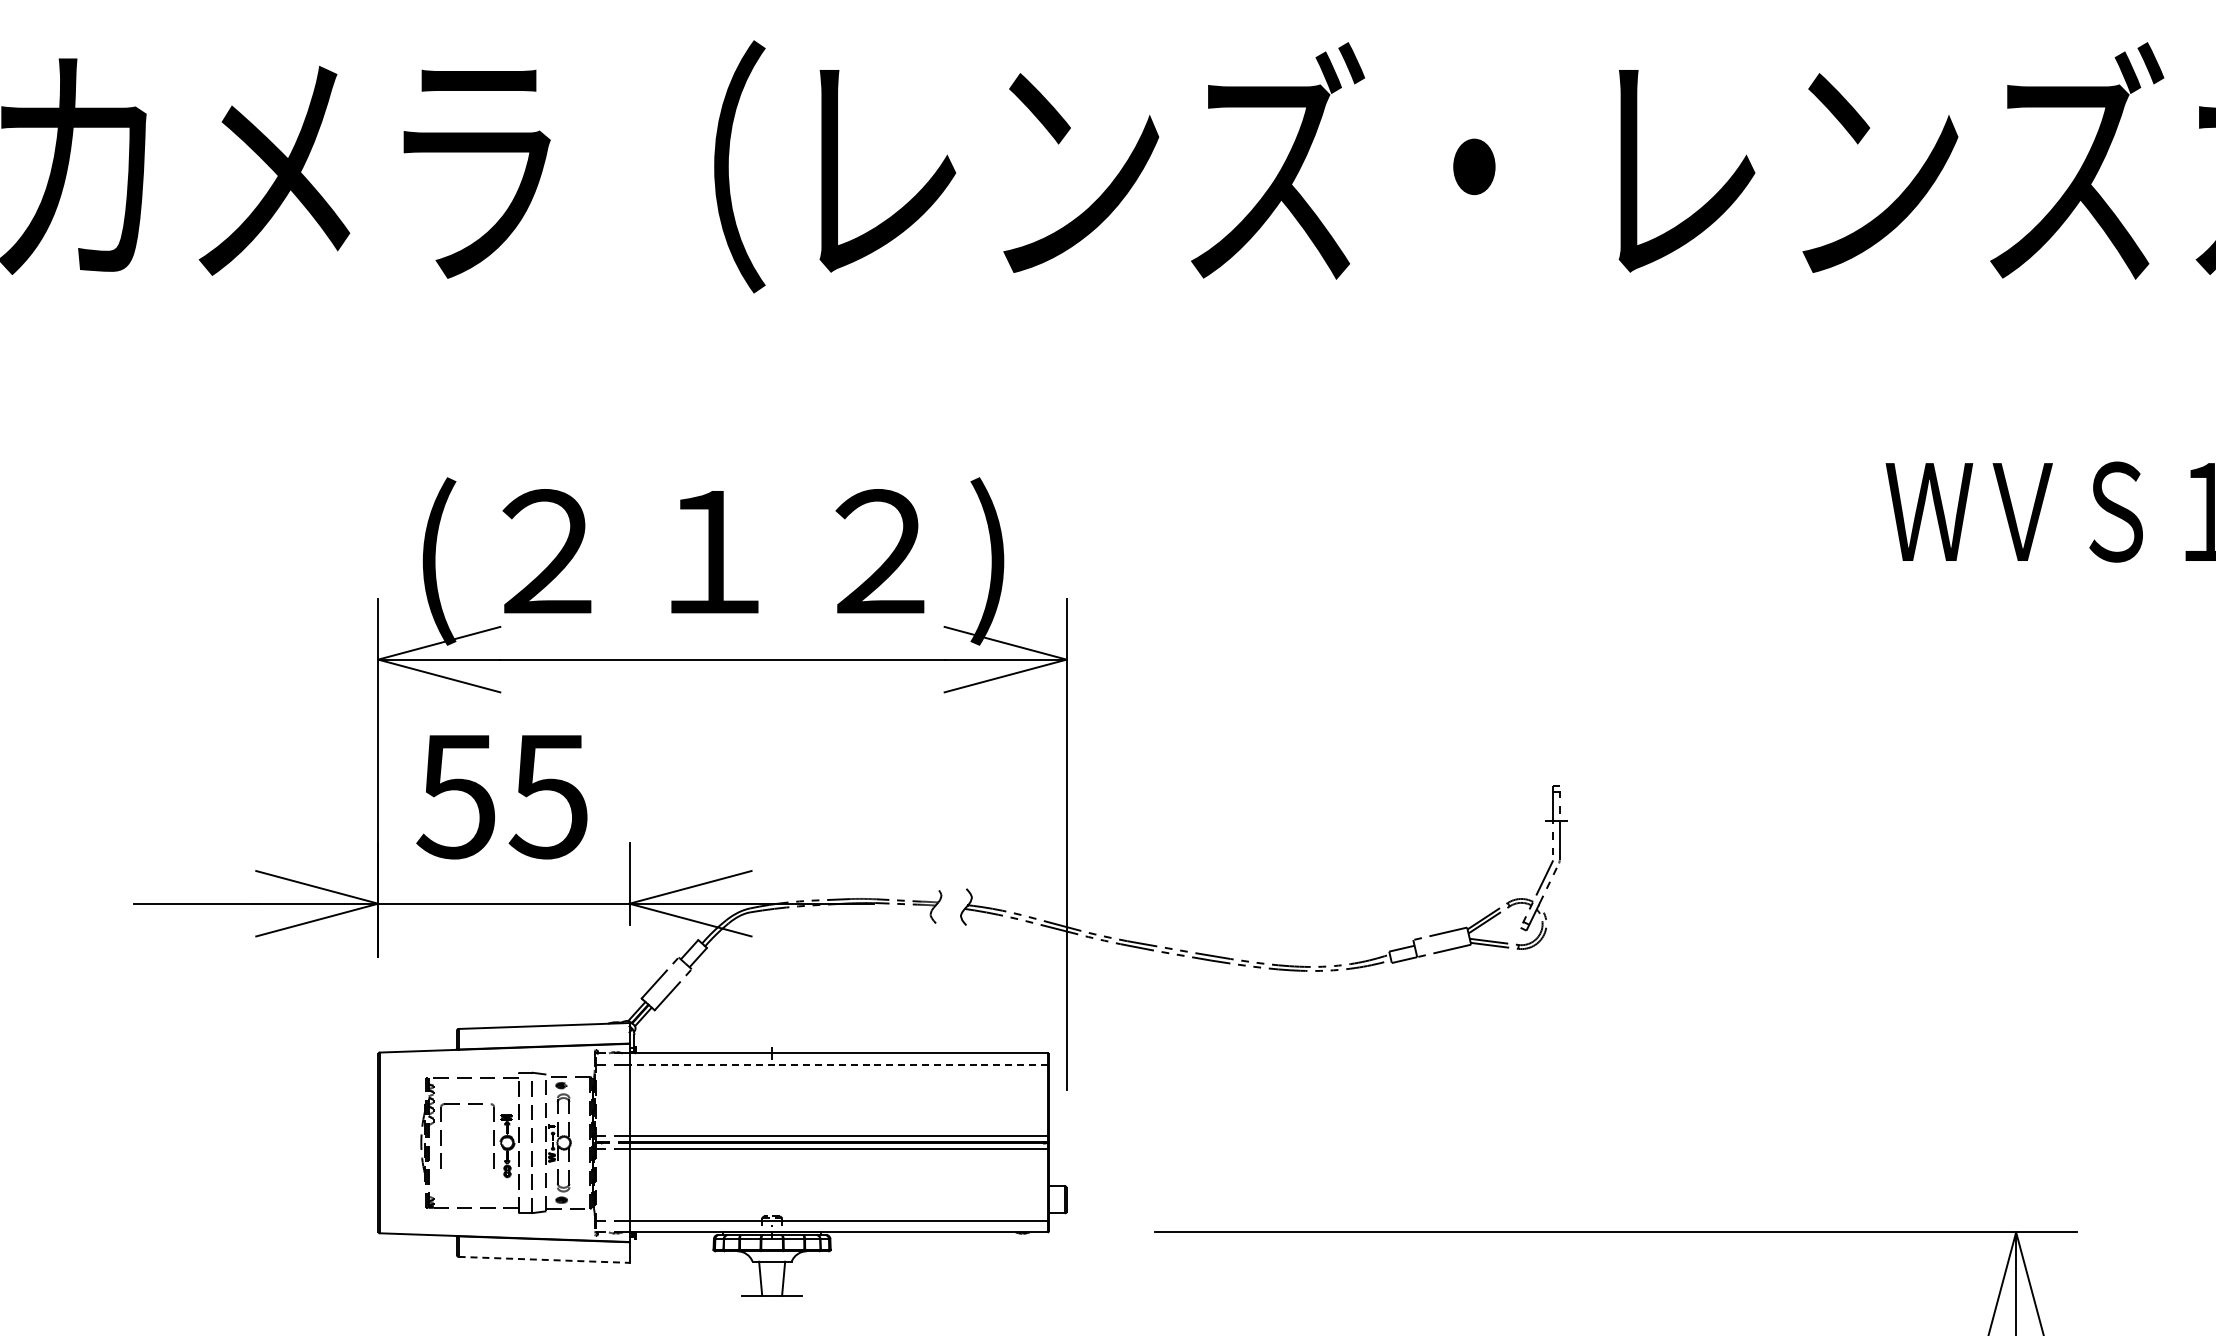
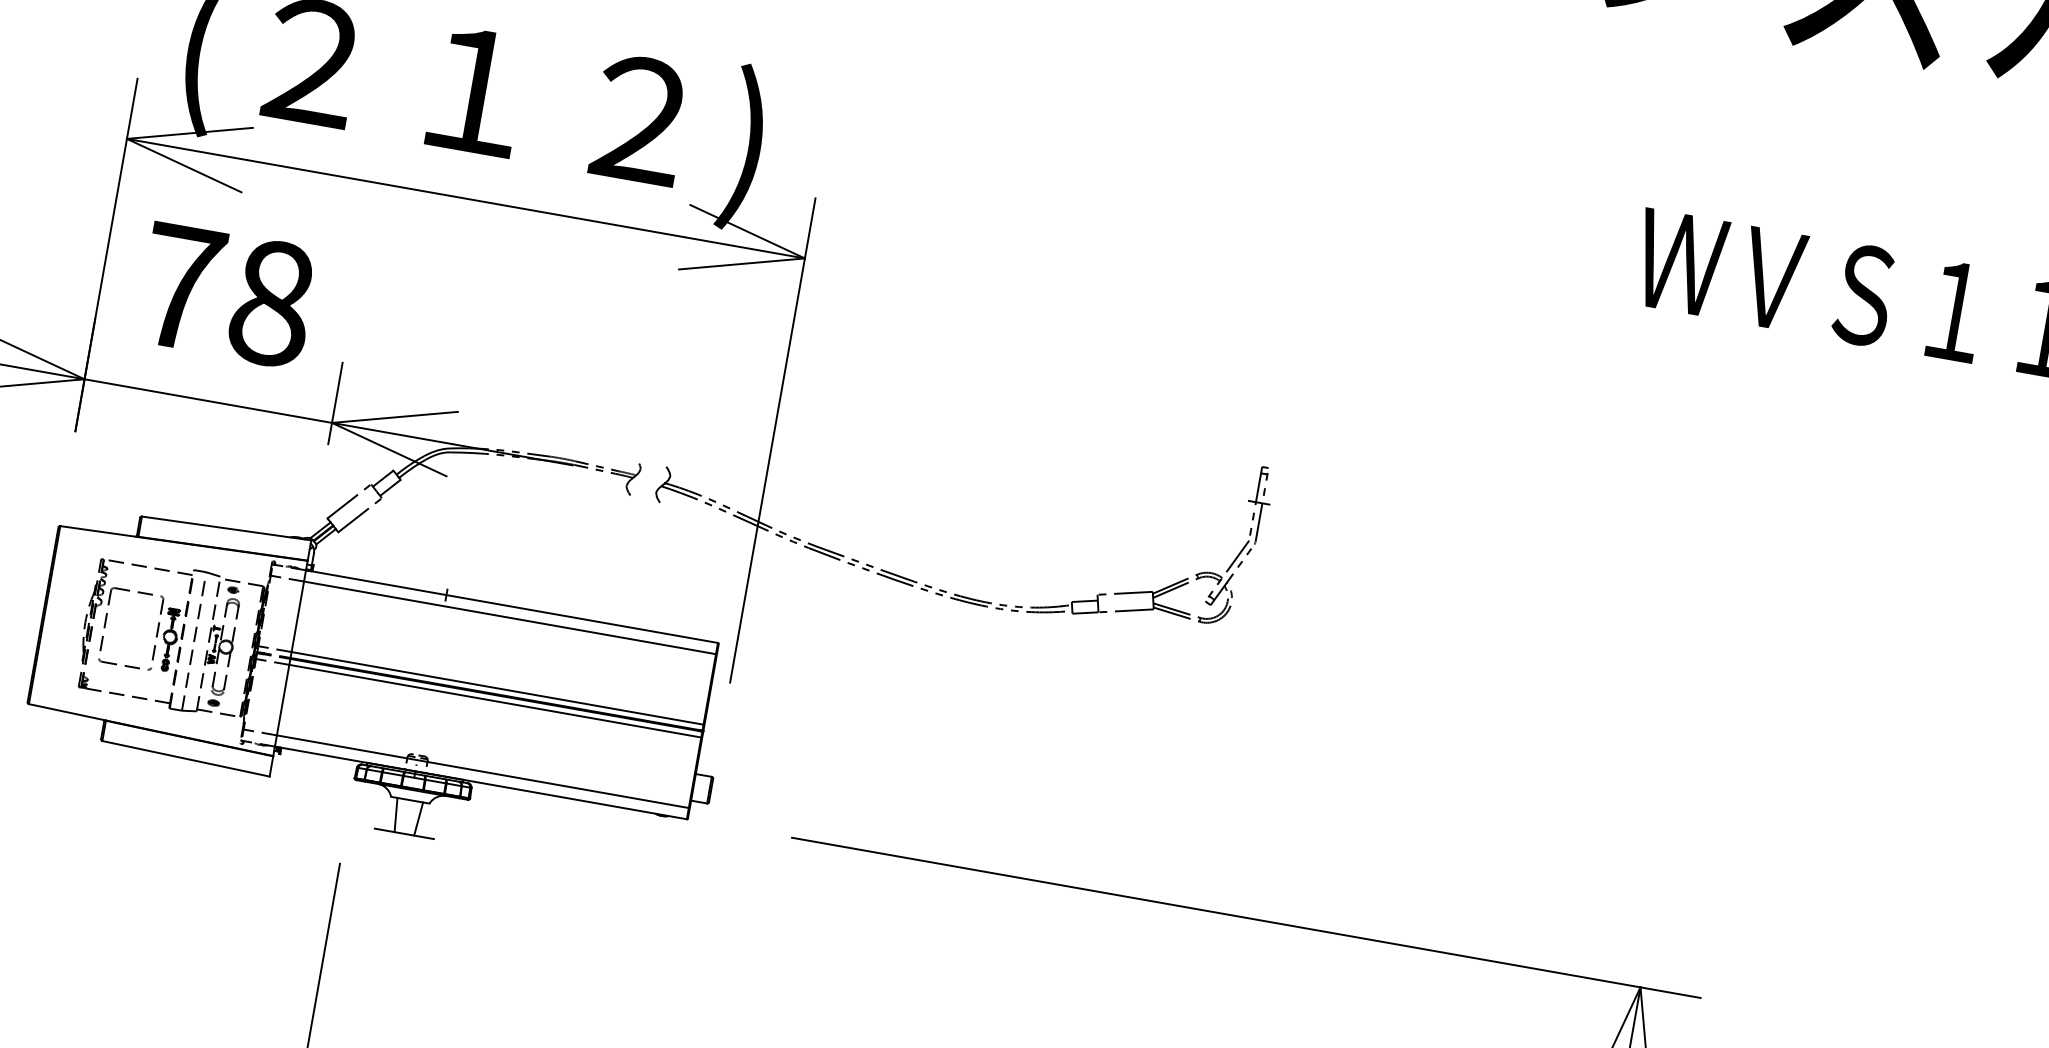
text: (502, 796) -> (225, 295), 55 -> 78
line: (838, 1064) -> (509, 617), dashed -> solid
part: (467, 1177) -> (124, 664), added
line: (544, 1259) -> (186, 758), dashed -> solid

